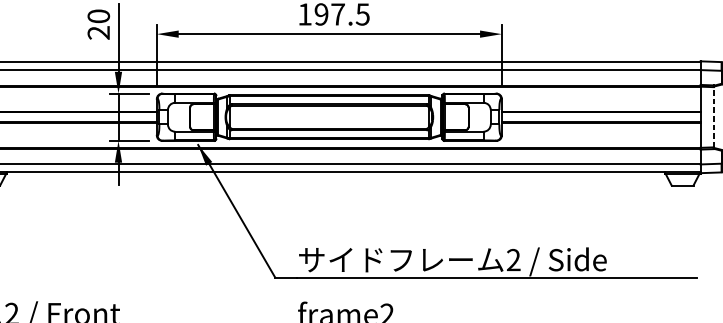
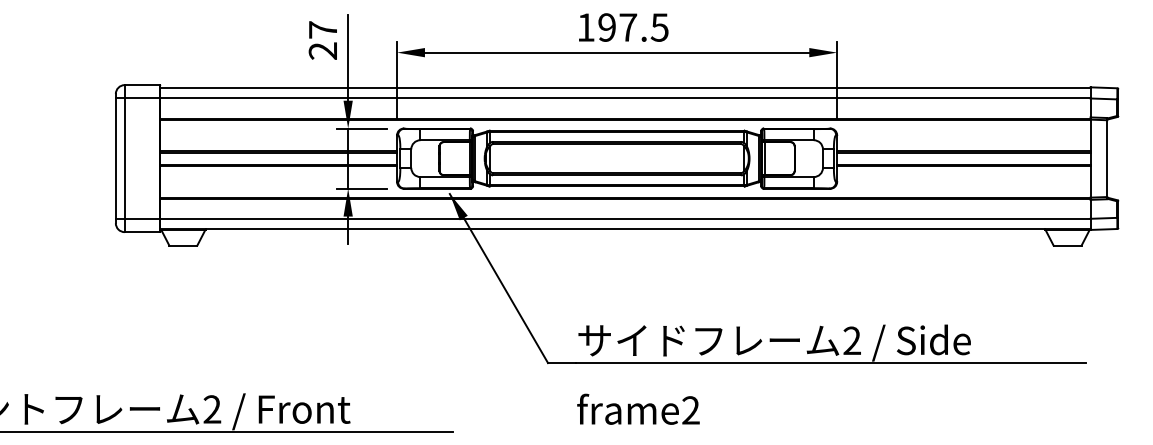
text: (98, 16) -> (322, 29), 20 -> 27
line: (713, 117) -> (1107, 158), dashed -> solid

